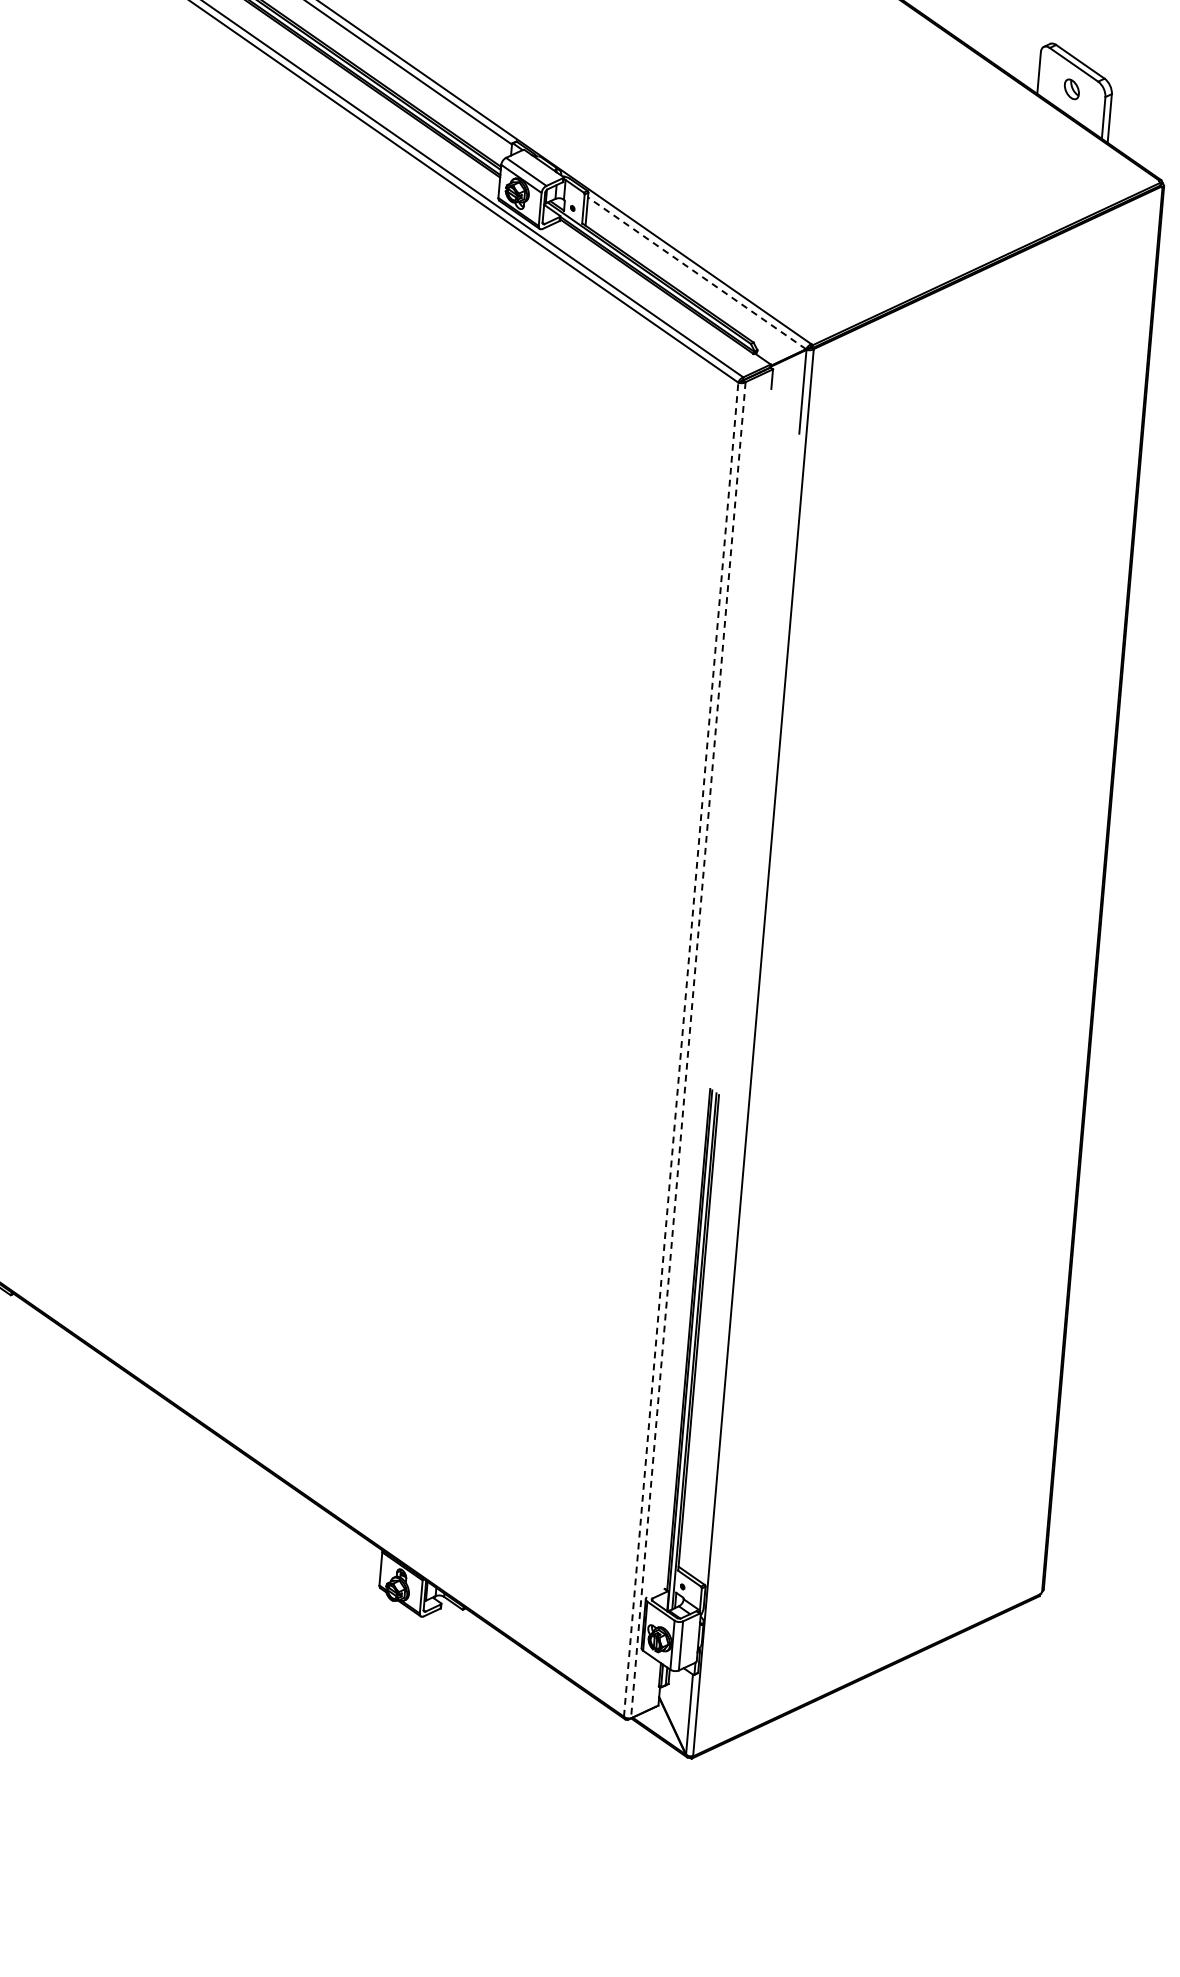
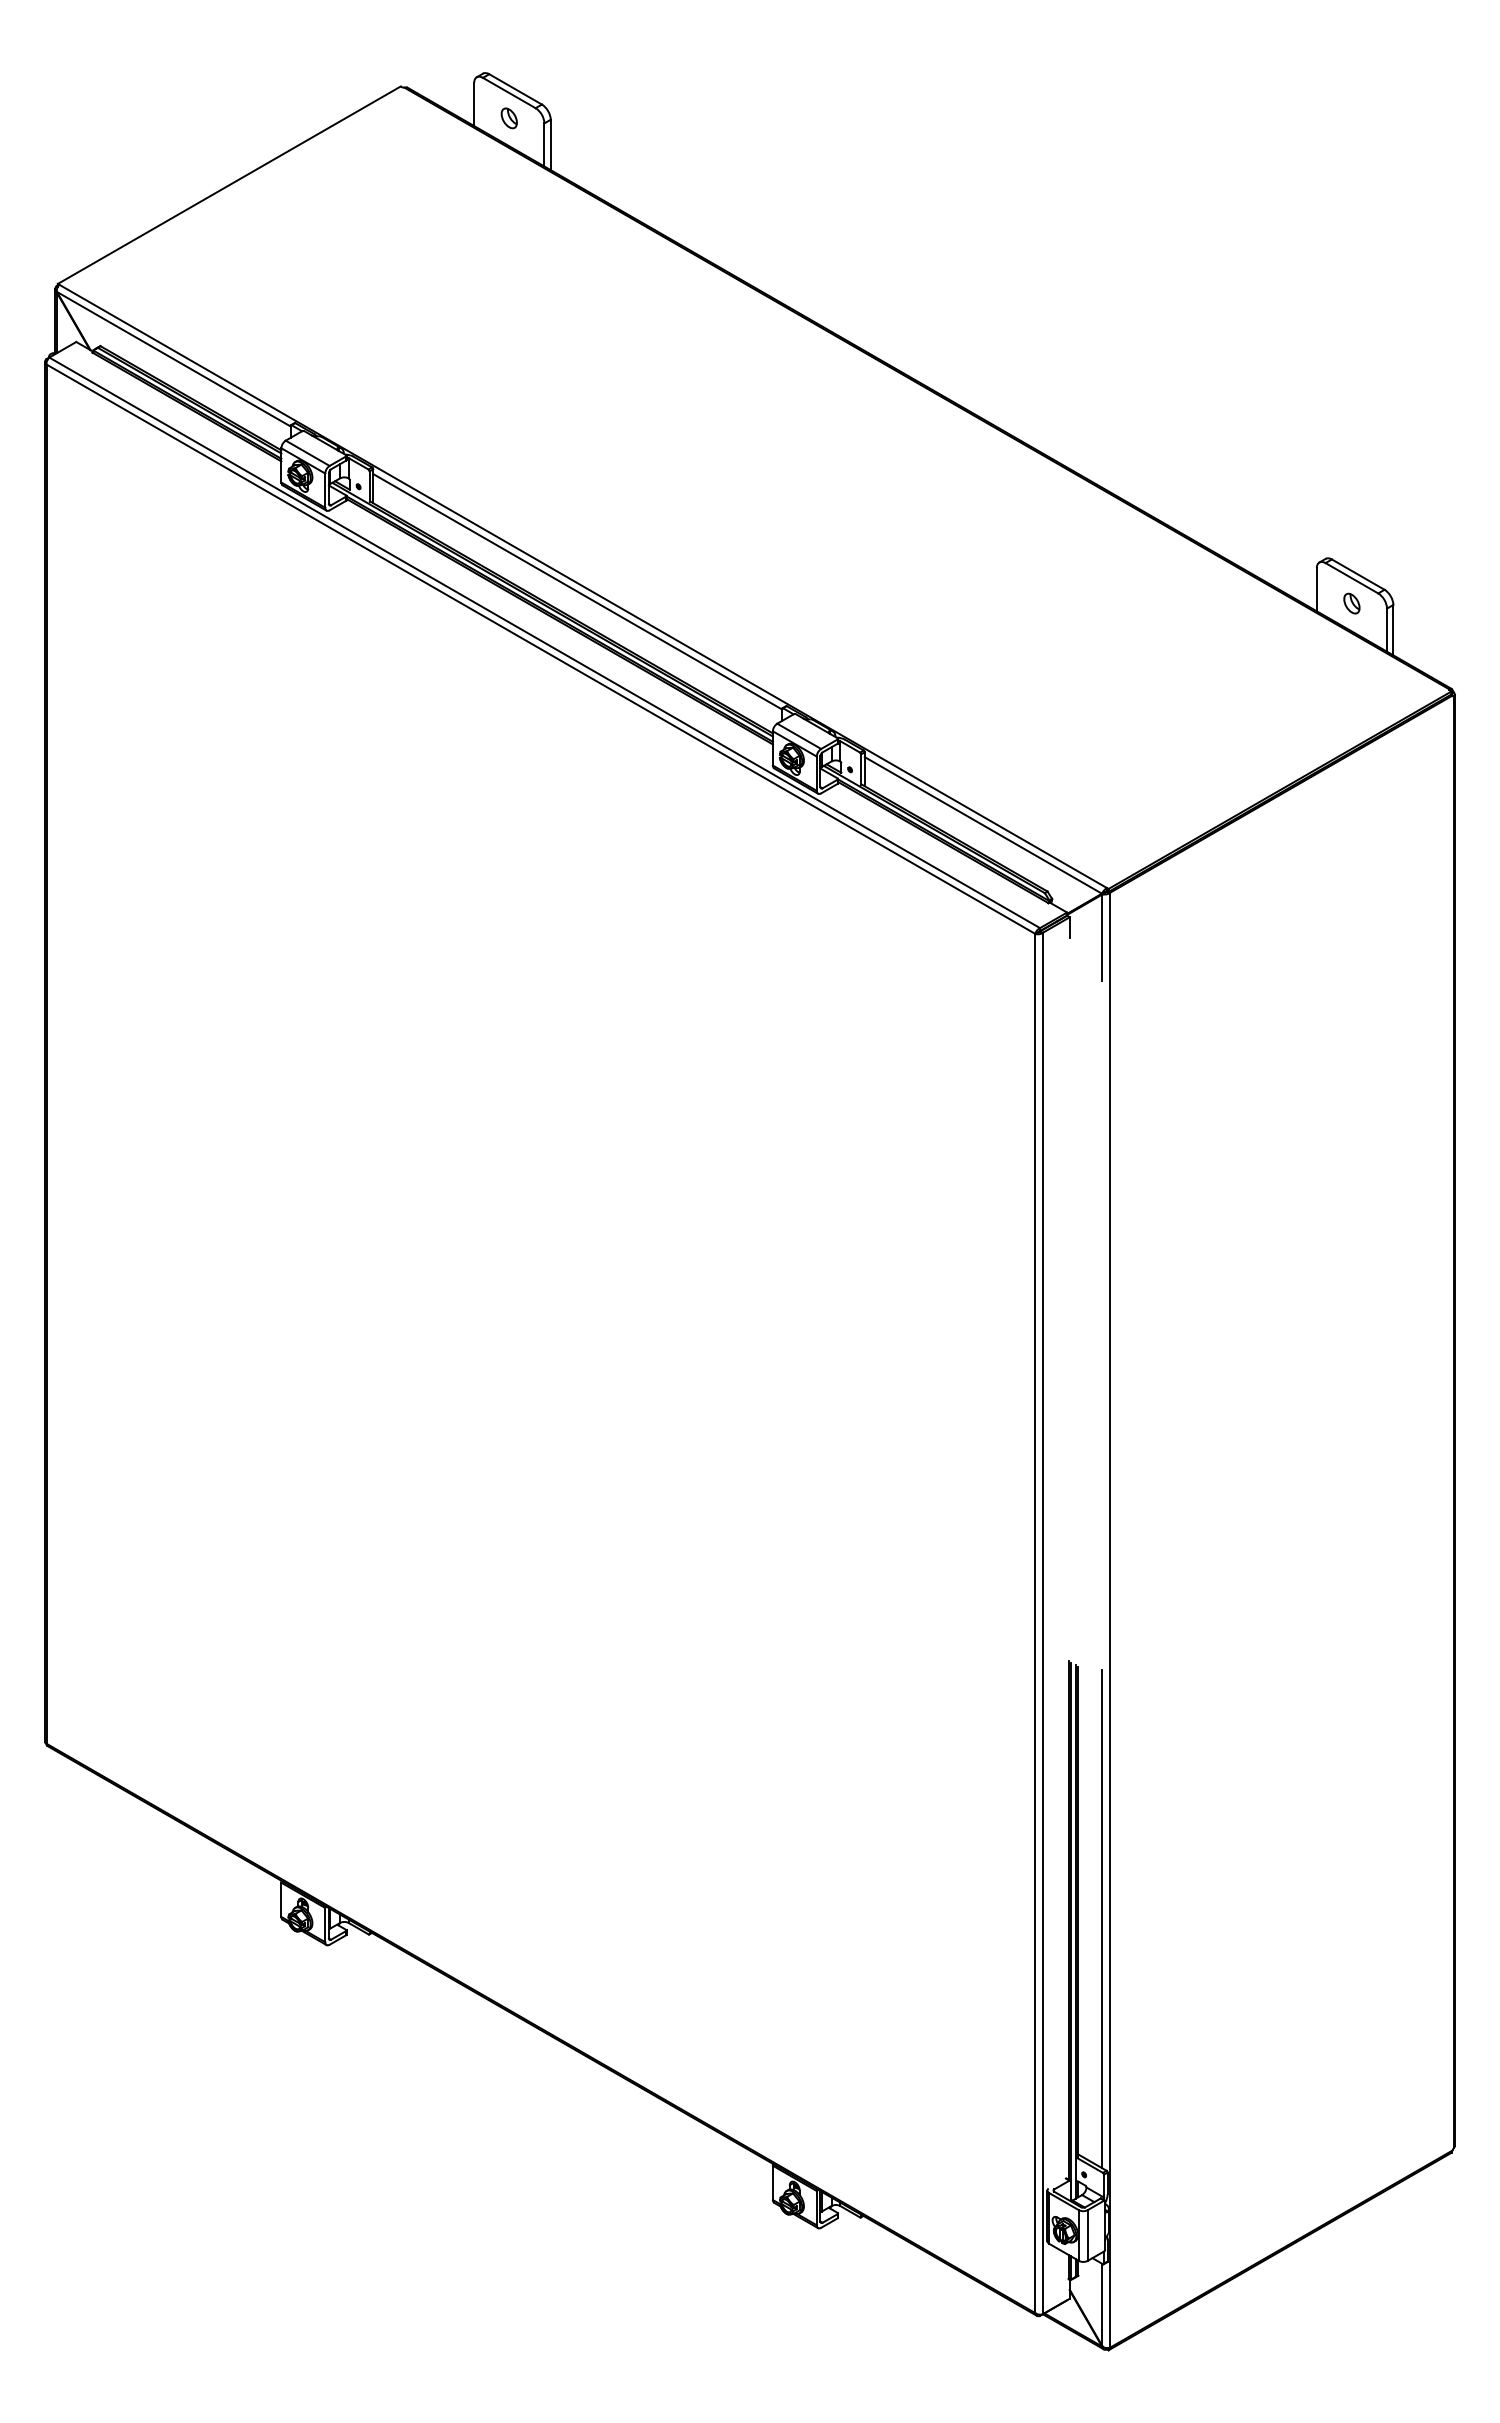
line: (697, 273) -> (983, 825), dashed -> solid
line: (681, 1049) -> (1035, 1623), dashed -> solid
line: (688, 1050) -> (1042, 1623), dashed -> solid
line: (721, 1341) -> (1102, 1919), added

